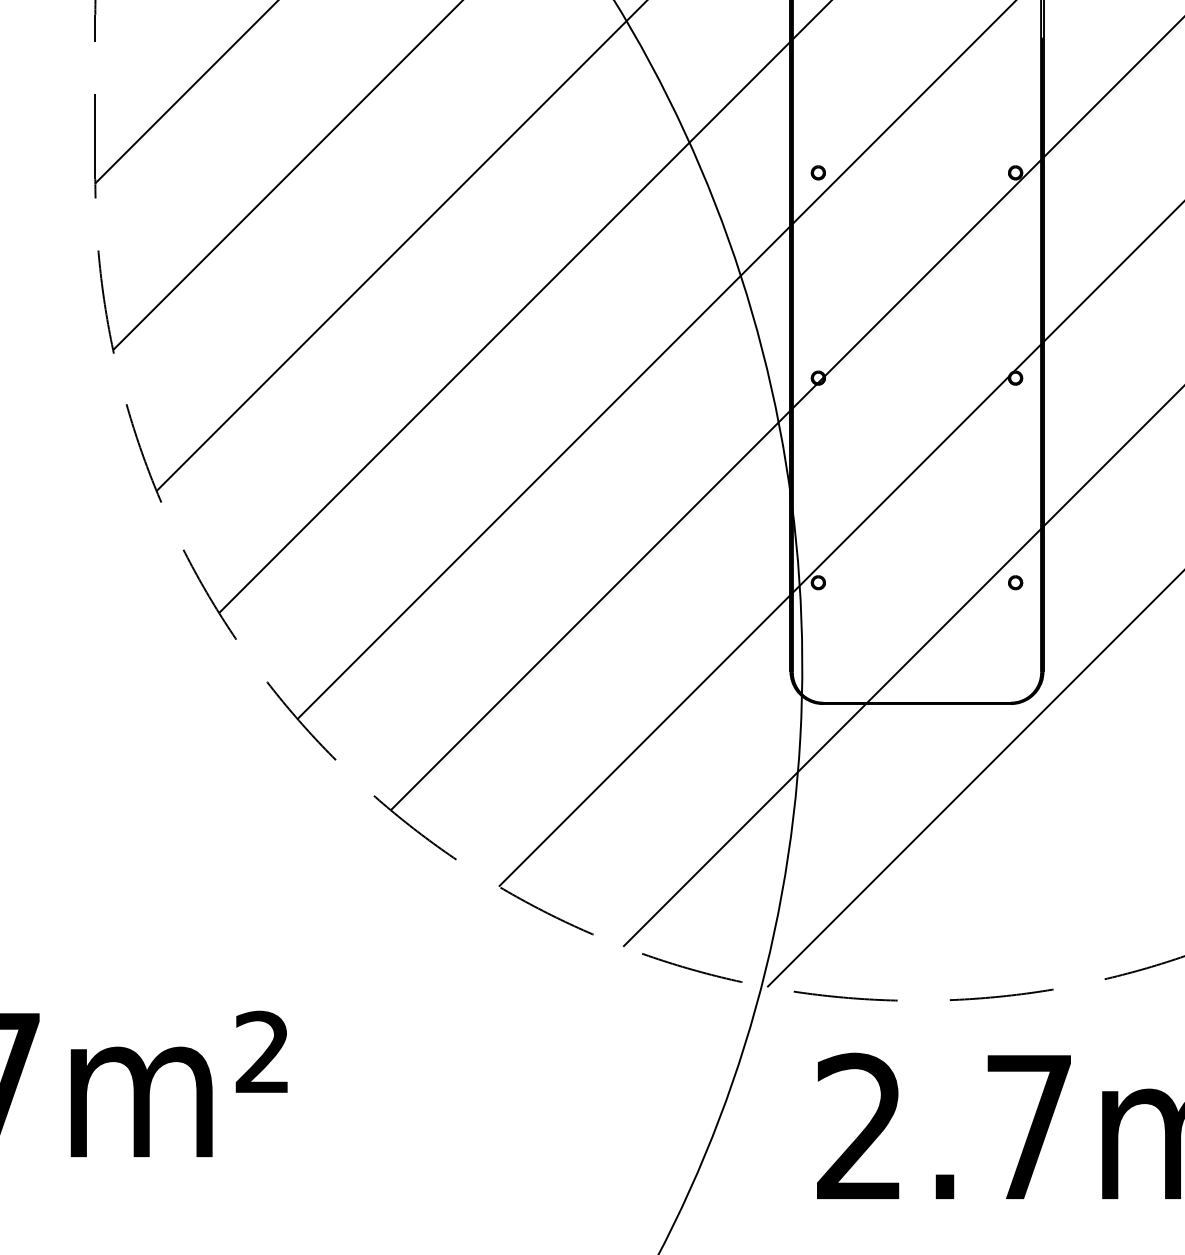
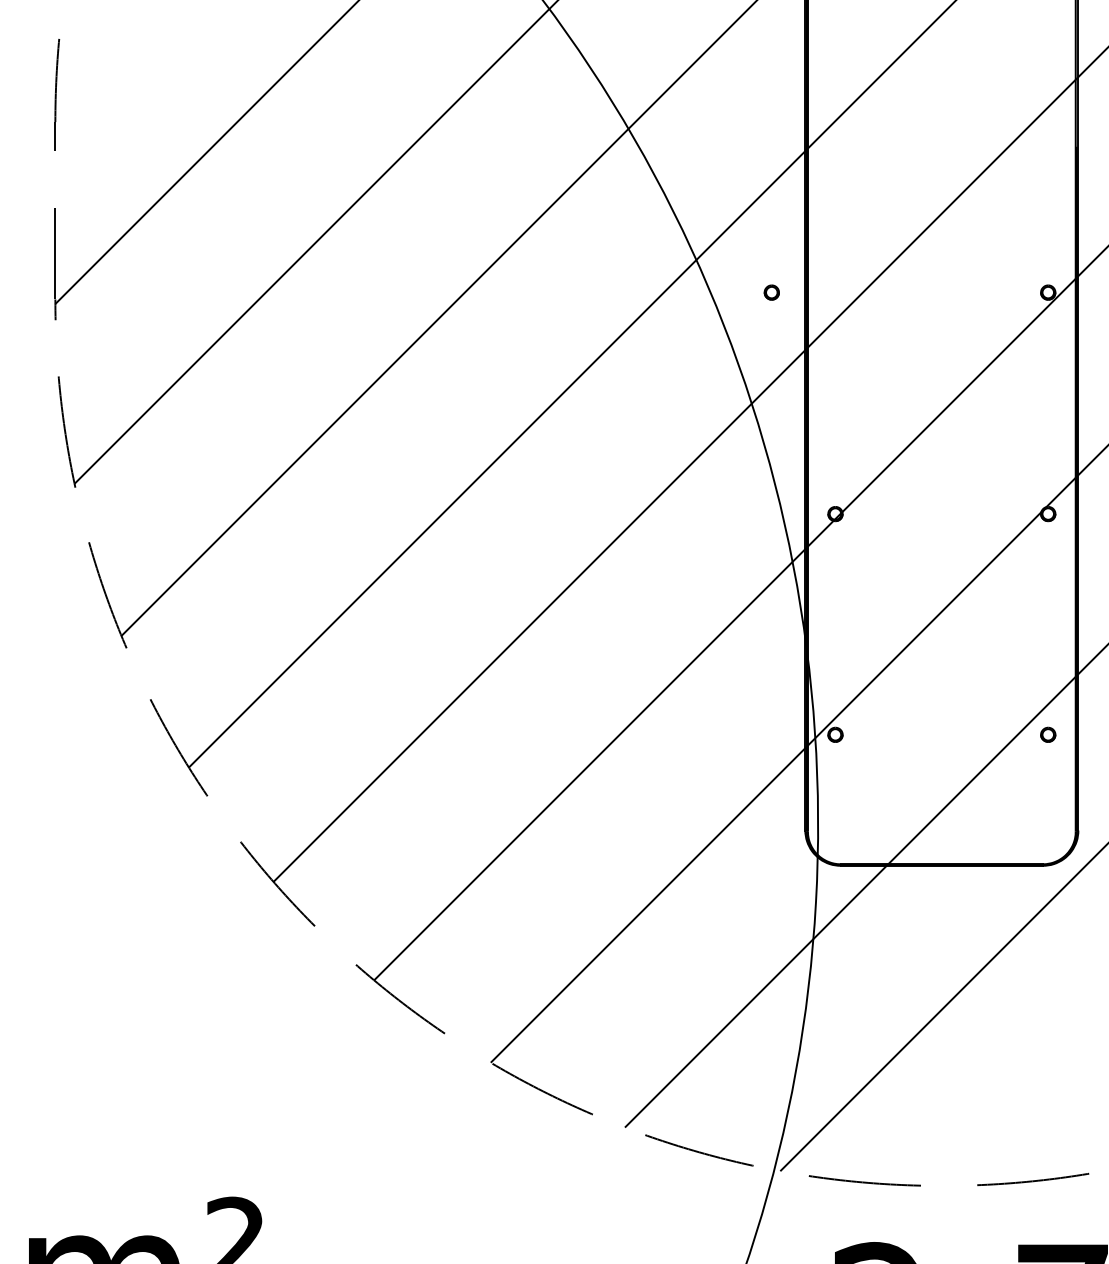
part: (817, 172) -> (770, 292), moved

